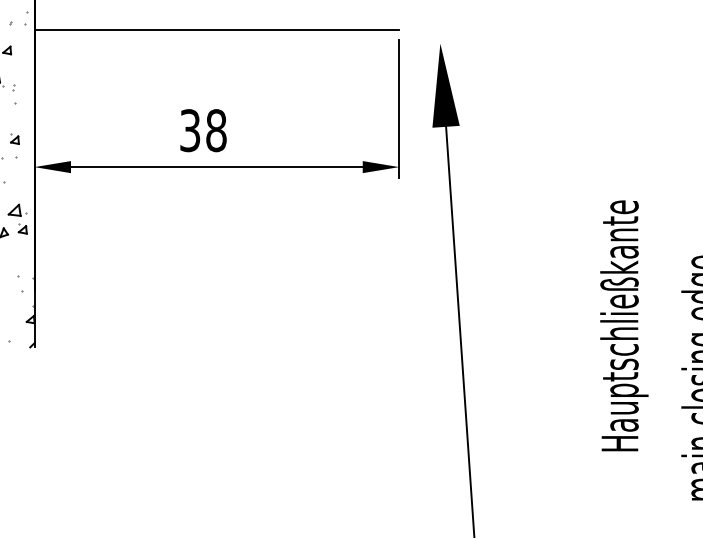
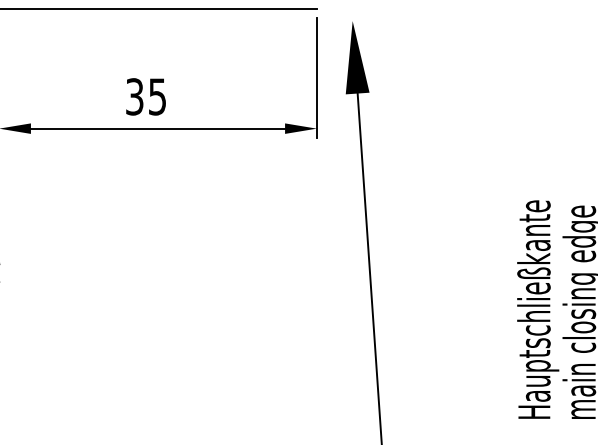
text: (216, 130) -> (157, 96), 38 -> 35
text: (624, 325) -> (538, 309), moved

